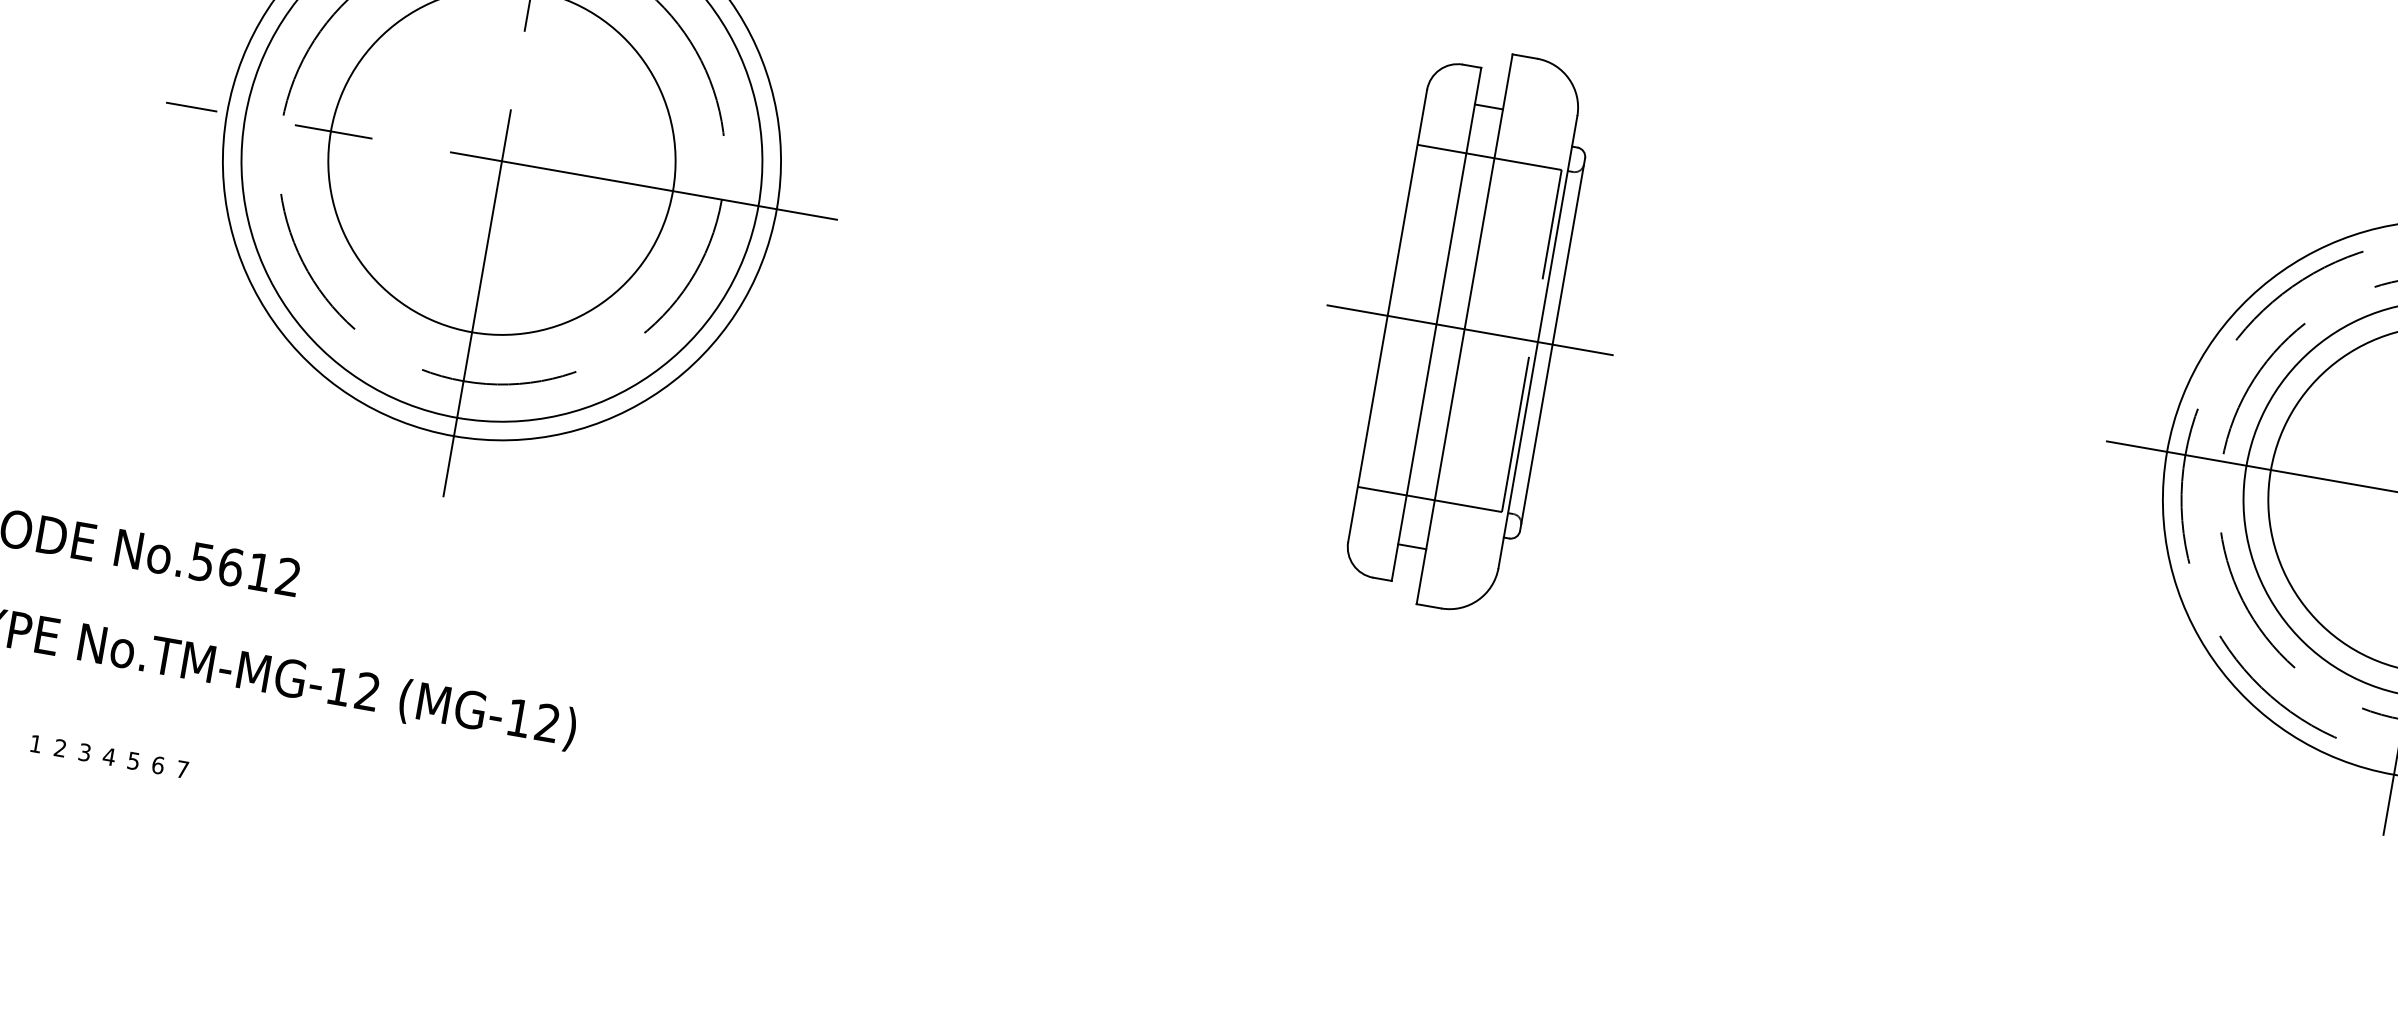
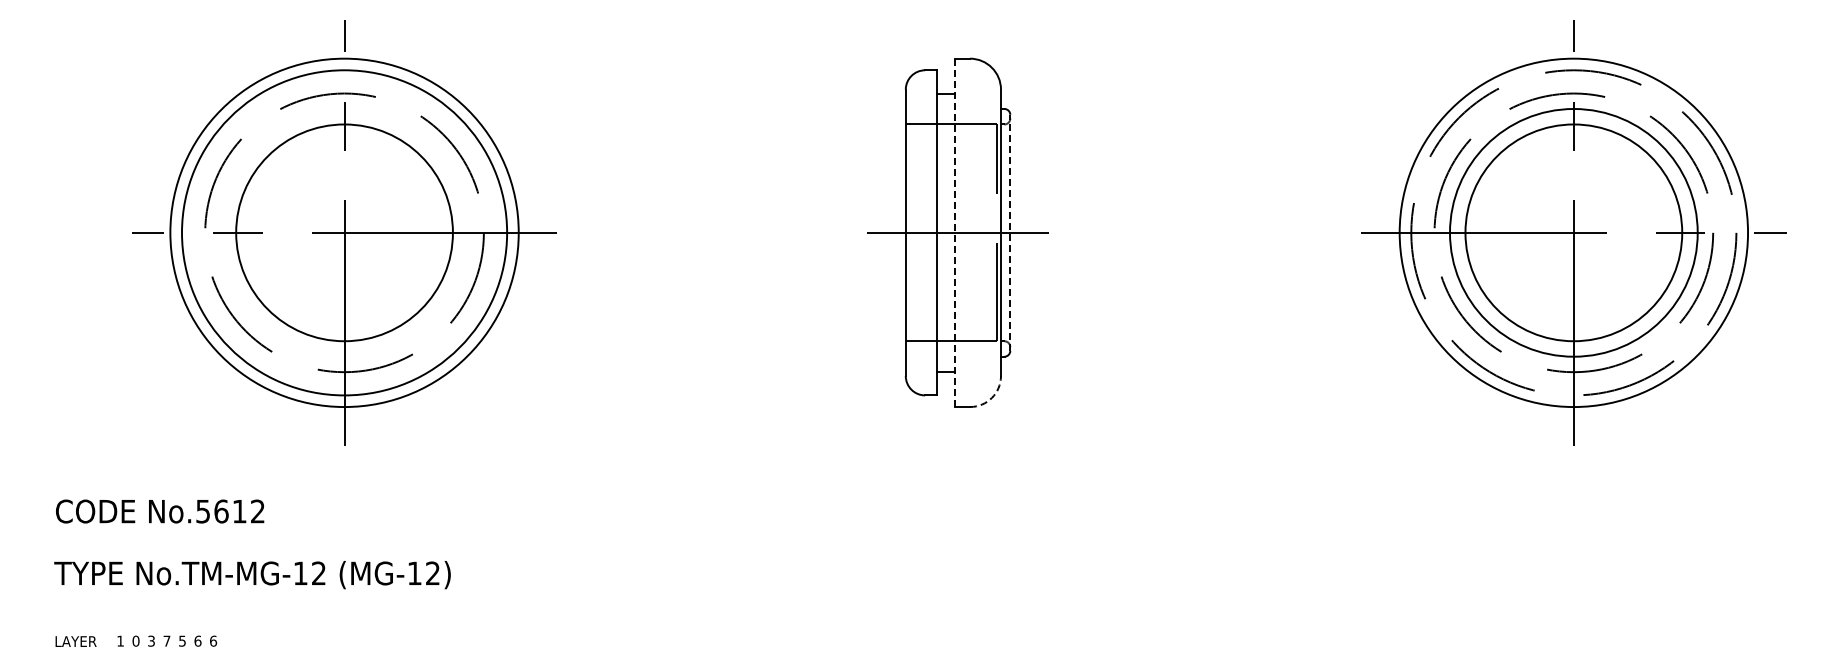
line: (1464, 328) -> (954, 232), solid -> dashed
line: (1553, 344) -> (1010, 232), solid -> dashed
arc: (1477, 599) -> (991, 397), solid -> dashed
text: (59, 747) -> (135, 640), 2 -> 0
text: (108, 755) -> (166, 640), 4 -> 7
text: (182, 768) -> (213, 640), 7 -> 6

